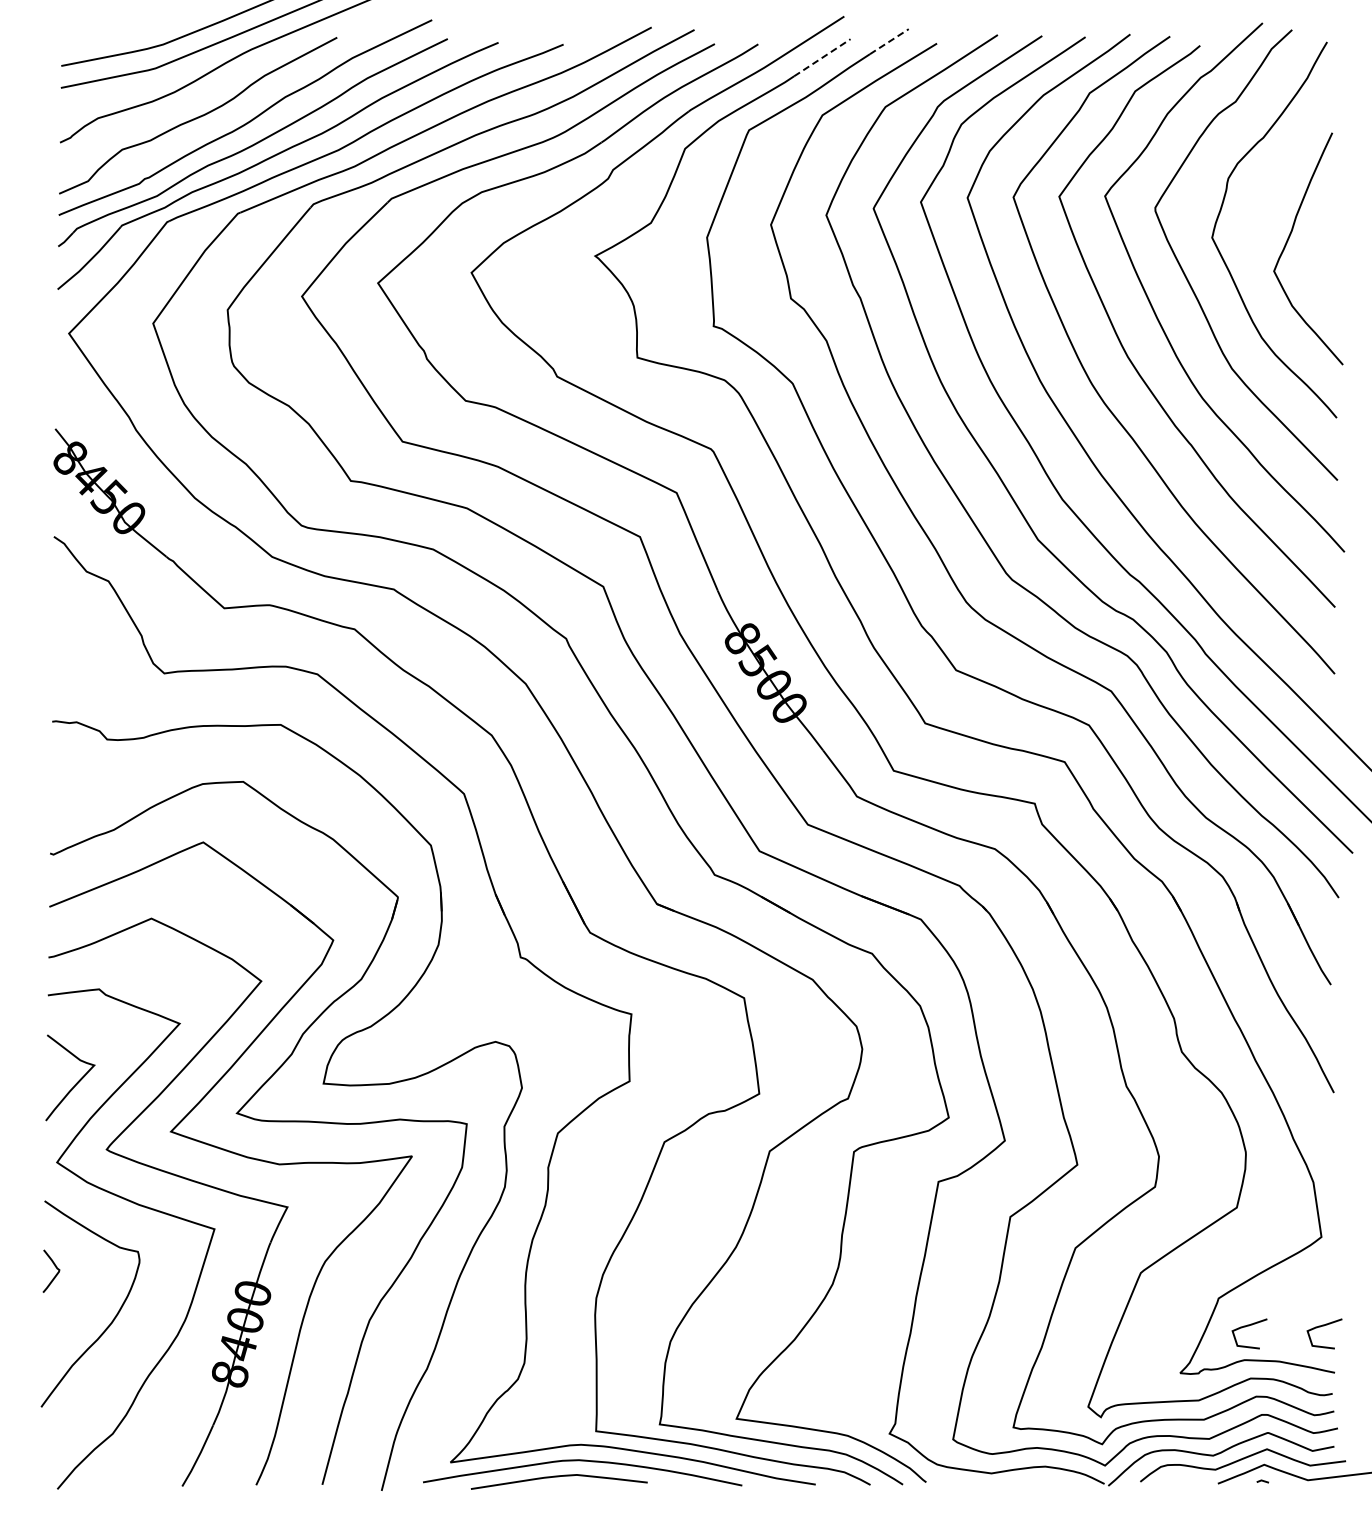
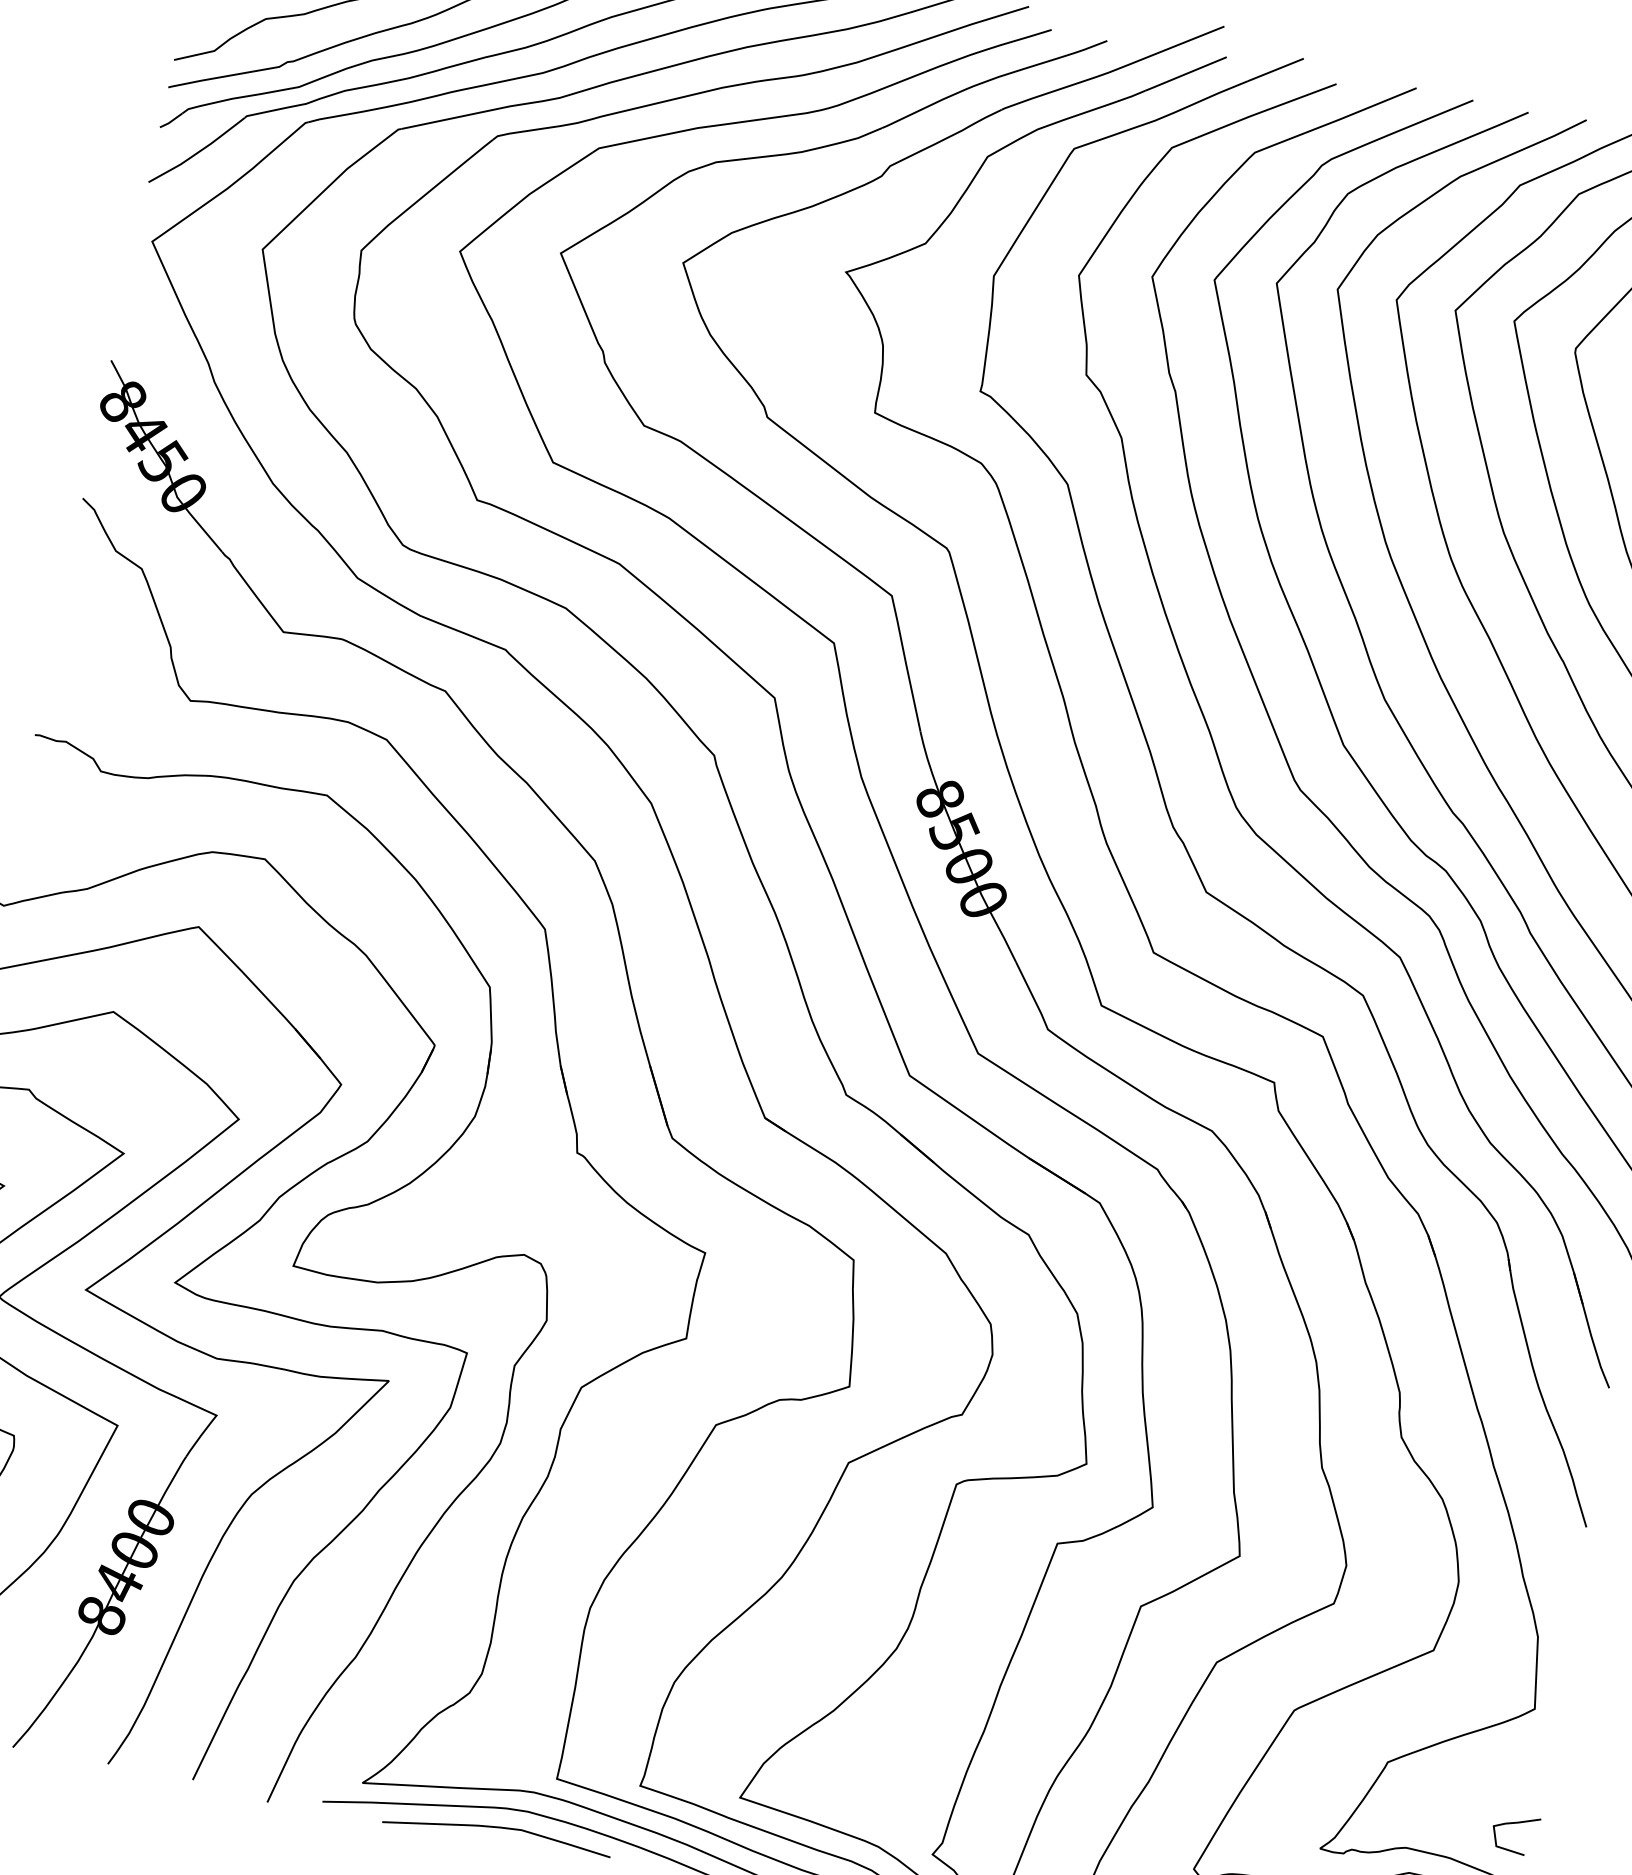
line: (889, 41) -> (1276, 69), dashed -> solid
line: (821, 58) -> (1184, 74), dashed -> solid
curve: (1249, 1326) -> (1420, 1805), removed

